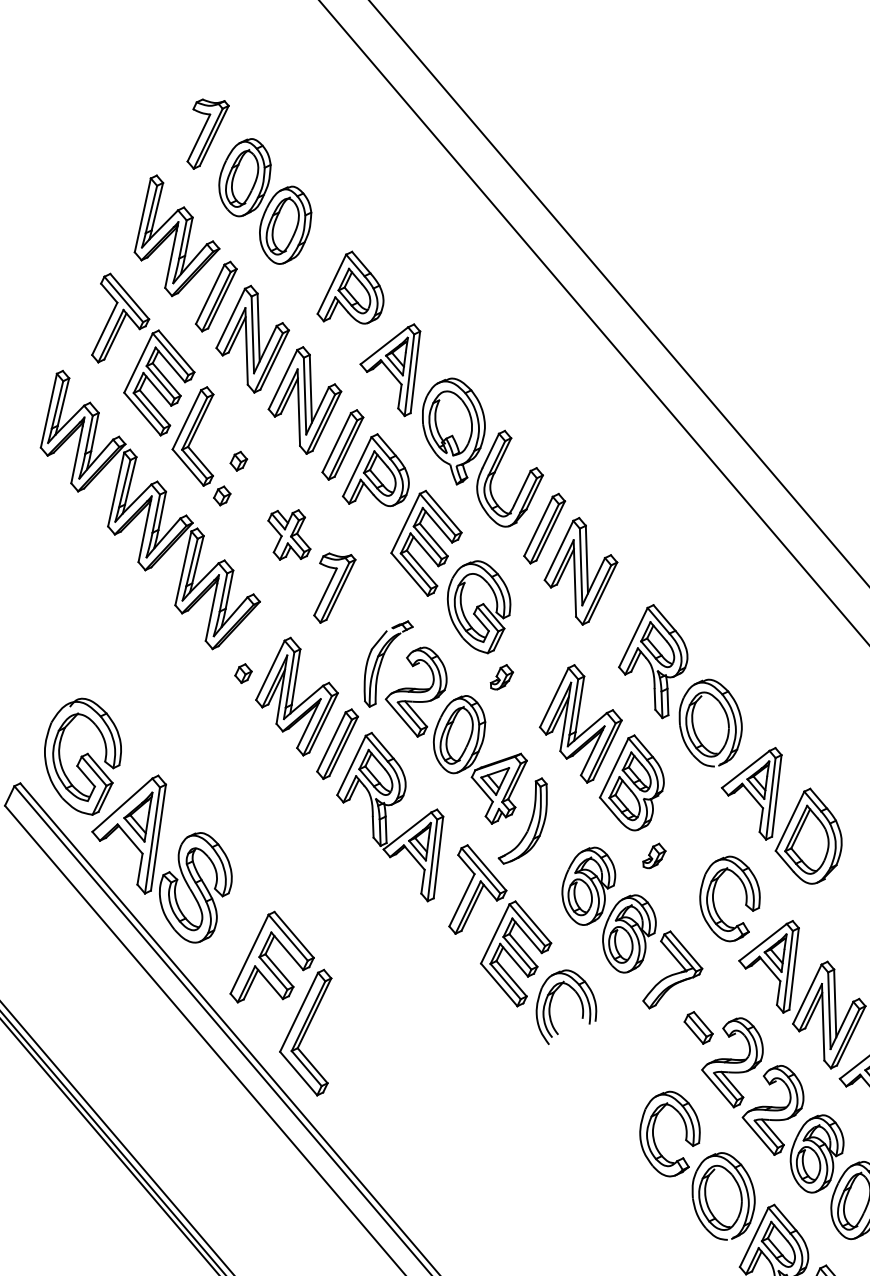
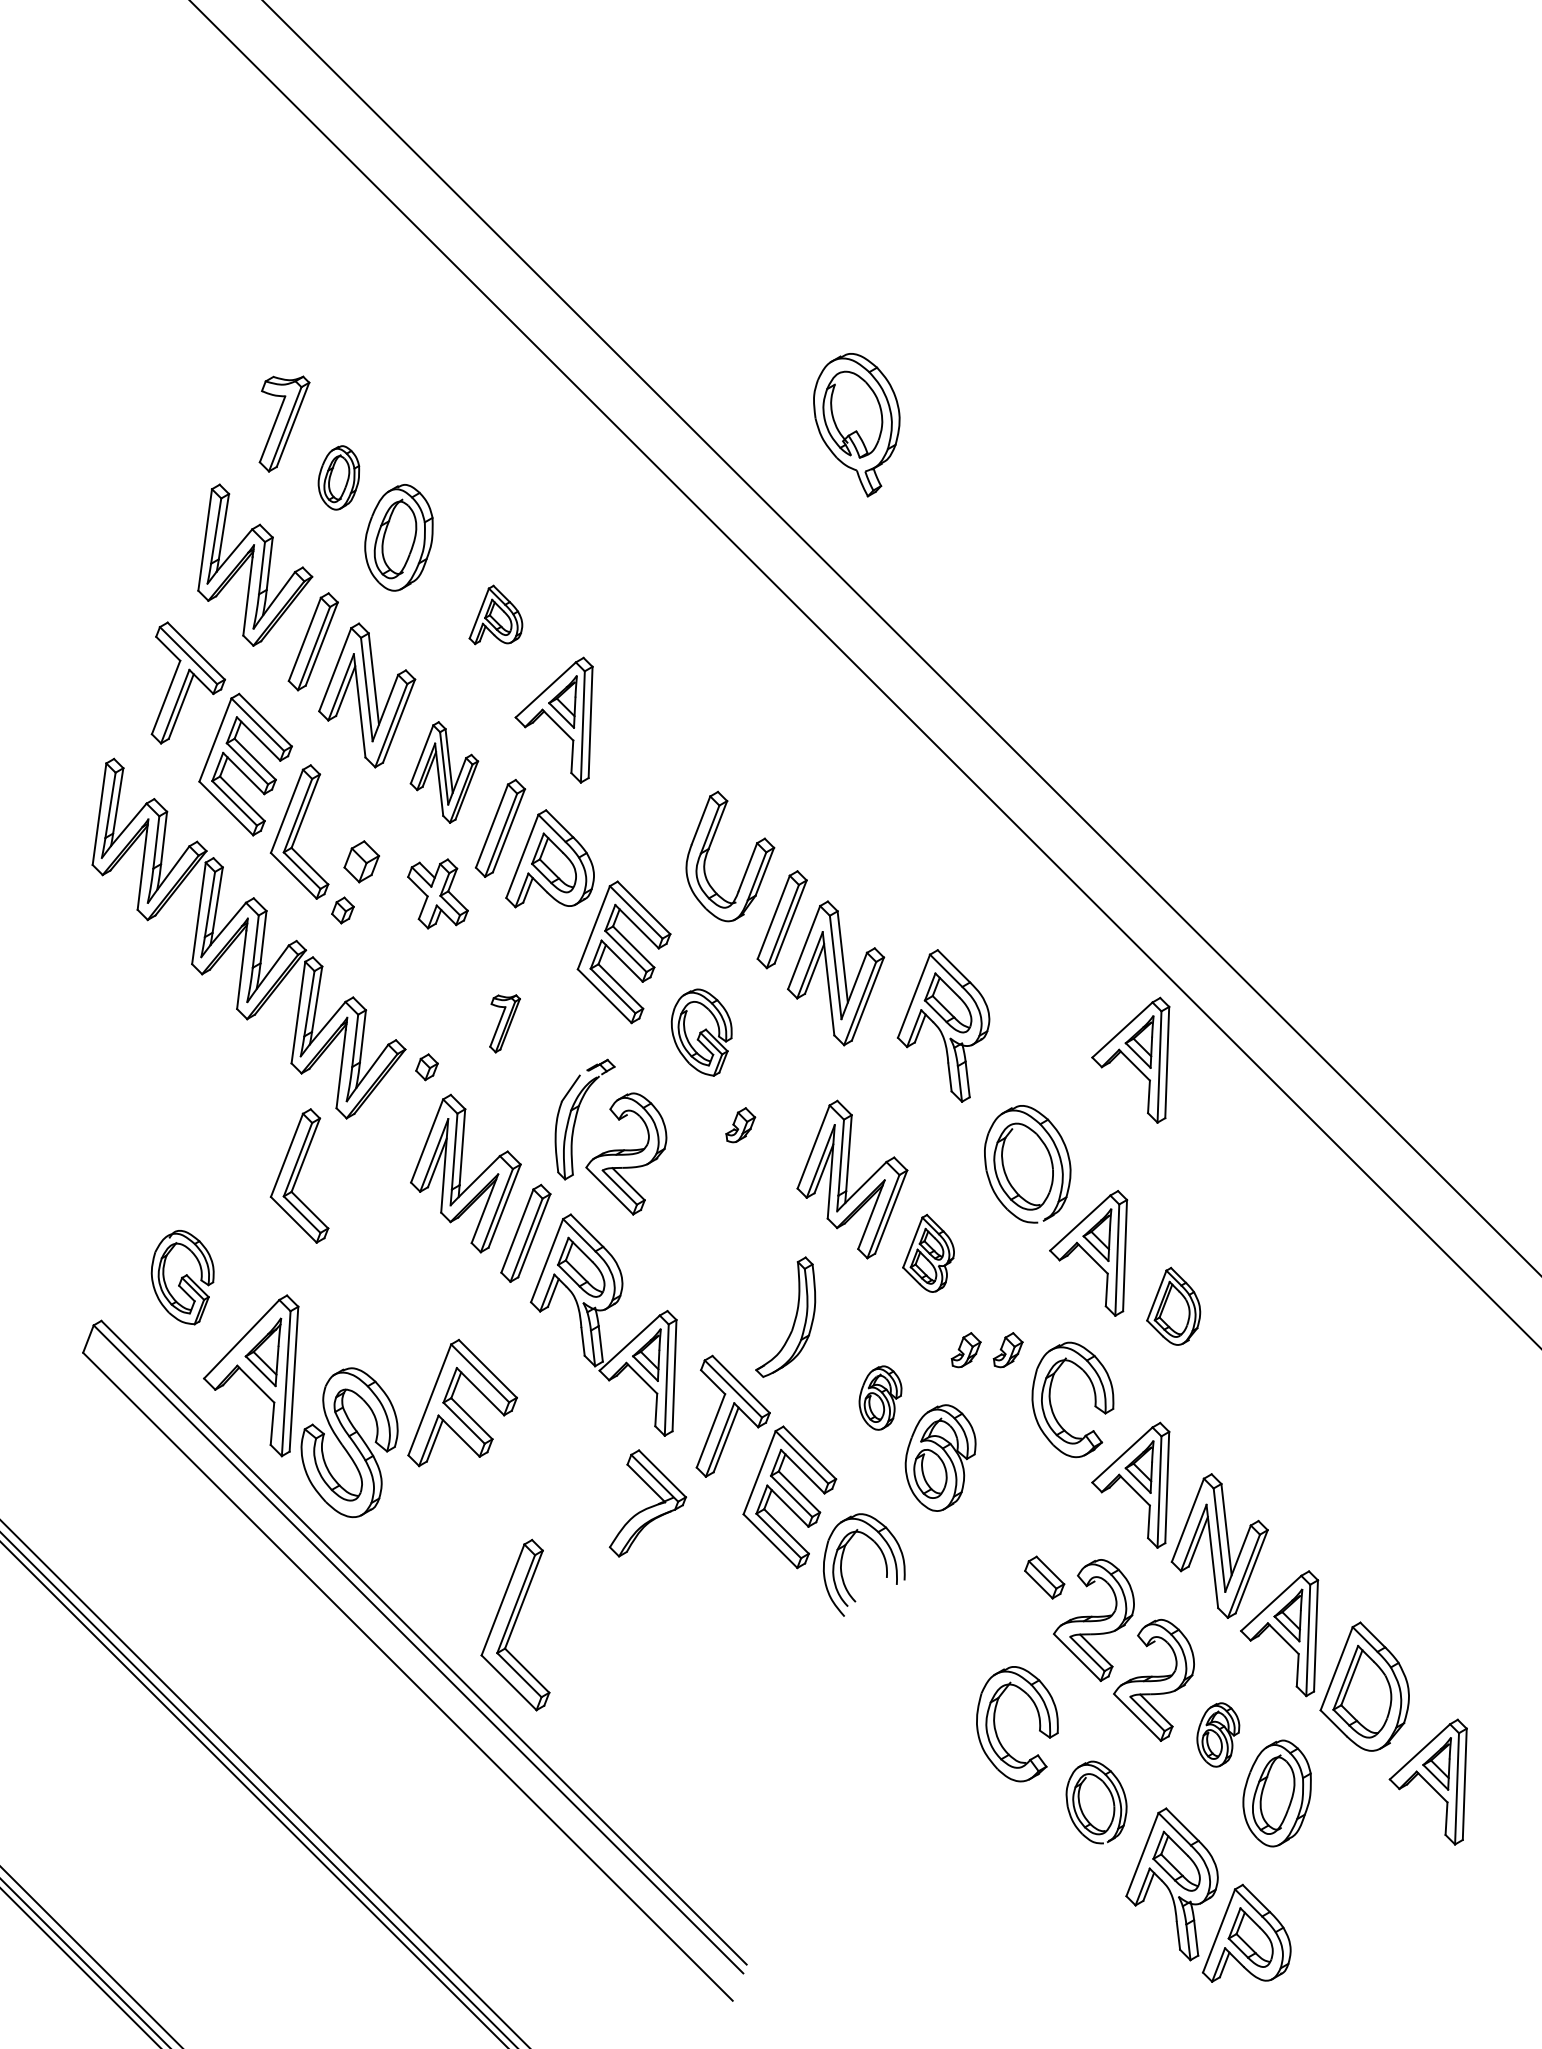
part: (244, 177) -> (338, 477), size x0.6
part: (351, 287) -> (495, 614), size x0.6
part: (305, 400) -> (444, 772), size x0.7
part: (452, 431) -> (856, 425), moved
part: (238, 461) -> (361, 861), size x1.6
part: (289, 534) -> (437, 893), moved
part: (334, 588) -> (504, 1023), size x0.6
part: (478, 606) -> (701, 1032), size x0.7
part: (792, 652) -> (1130, 1059), added
part: (653, 660) -> (943, 1025), moved
part: (243, 673) -> (426, 1067), moved
part: (174, 688) -> (299, 1175), added
part: (82, 756) -> (182, 1277), size x0.6
part: (479, 760) -> (719, 1239), removed
part: (632, 782) -> (928, 1253), size x0.6
part: (809, 836) -> (1173, 1306), size x0.6
part: (684, 858) -> (1007, 1350), added
part: (588, 885) -> (880, 1397), size x0.6
part: (273, 958) -> (462, 1403), moved
part: (673, 971) -> (647, 1503), moved
part: (817, 1153) -> (1218, 1734), size x0.6
part: (723, 1196) -> (1096, 1802), size x0.7

